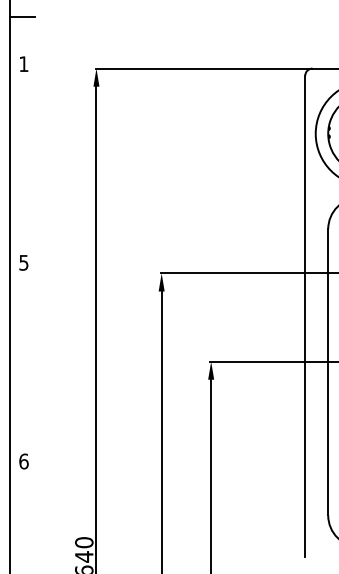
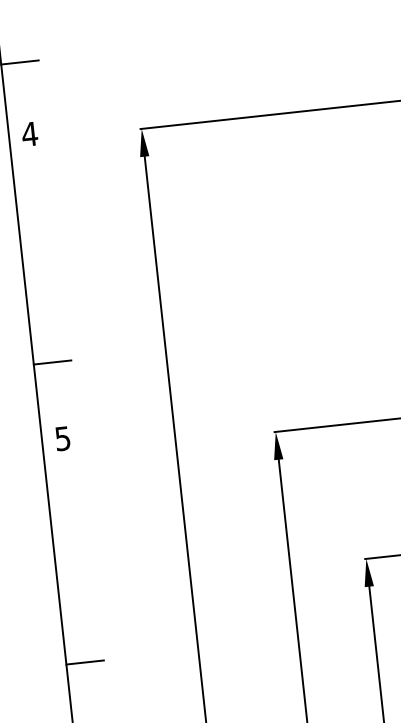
text: (23, 63) -> (29, 133), 1 -> 4
line: (22, 212) -> (52, 361), added
line: (22, 408) -> (84, 662), added

